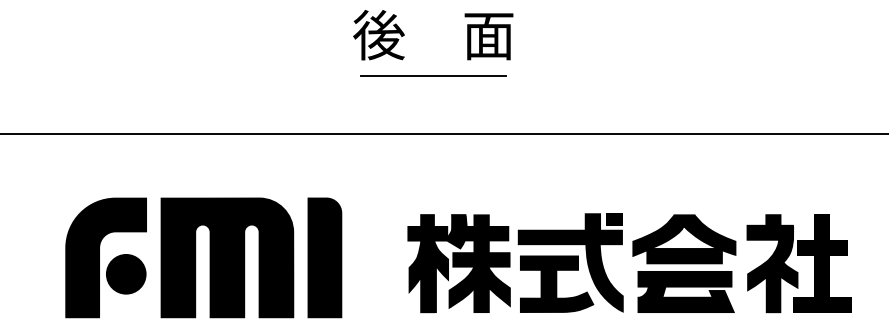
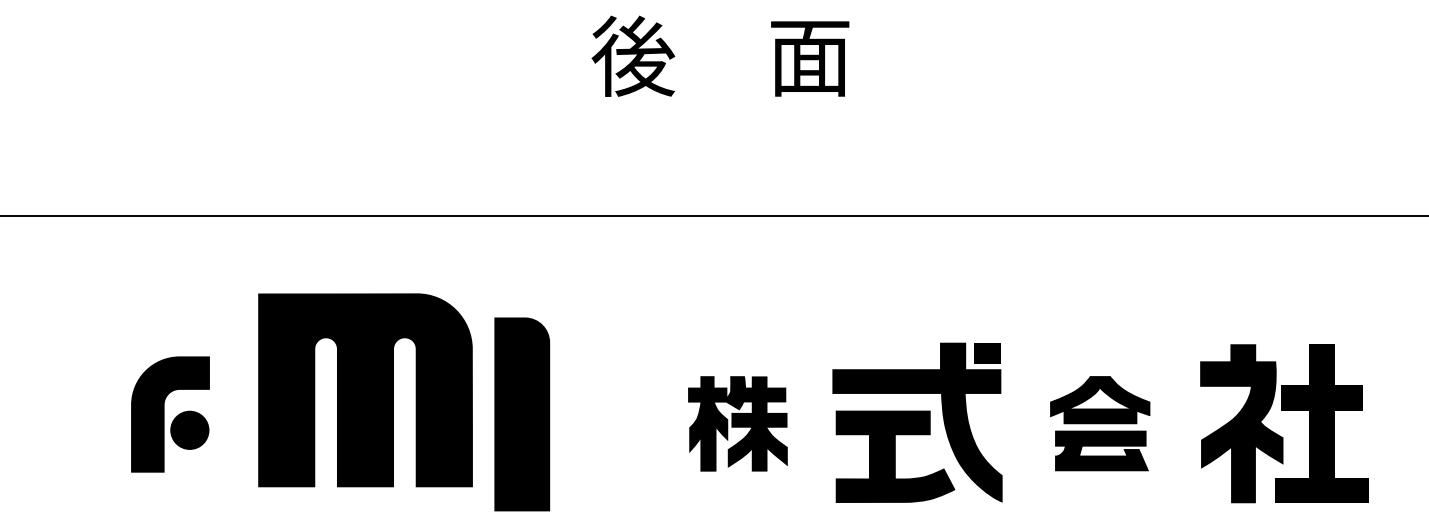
text: (433, 35) -> (720, 56), moved
line: (433, 76) -> (696, 122), removed
part: (105, 257) -> (169, 413), size x0.6
part: (227, 257) -> (365, 389), moved
part: (458, 263) -> (737, 423), size x0.6
part: (684, 263) -> (1100, 423), size x0.6

